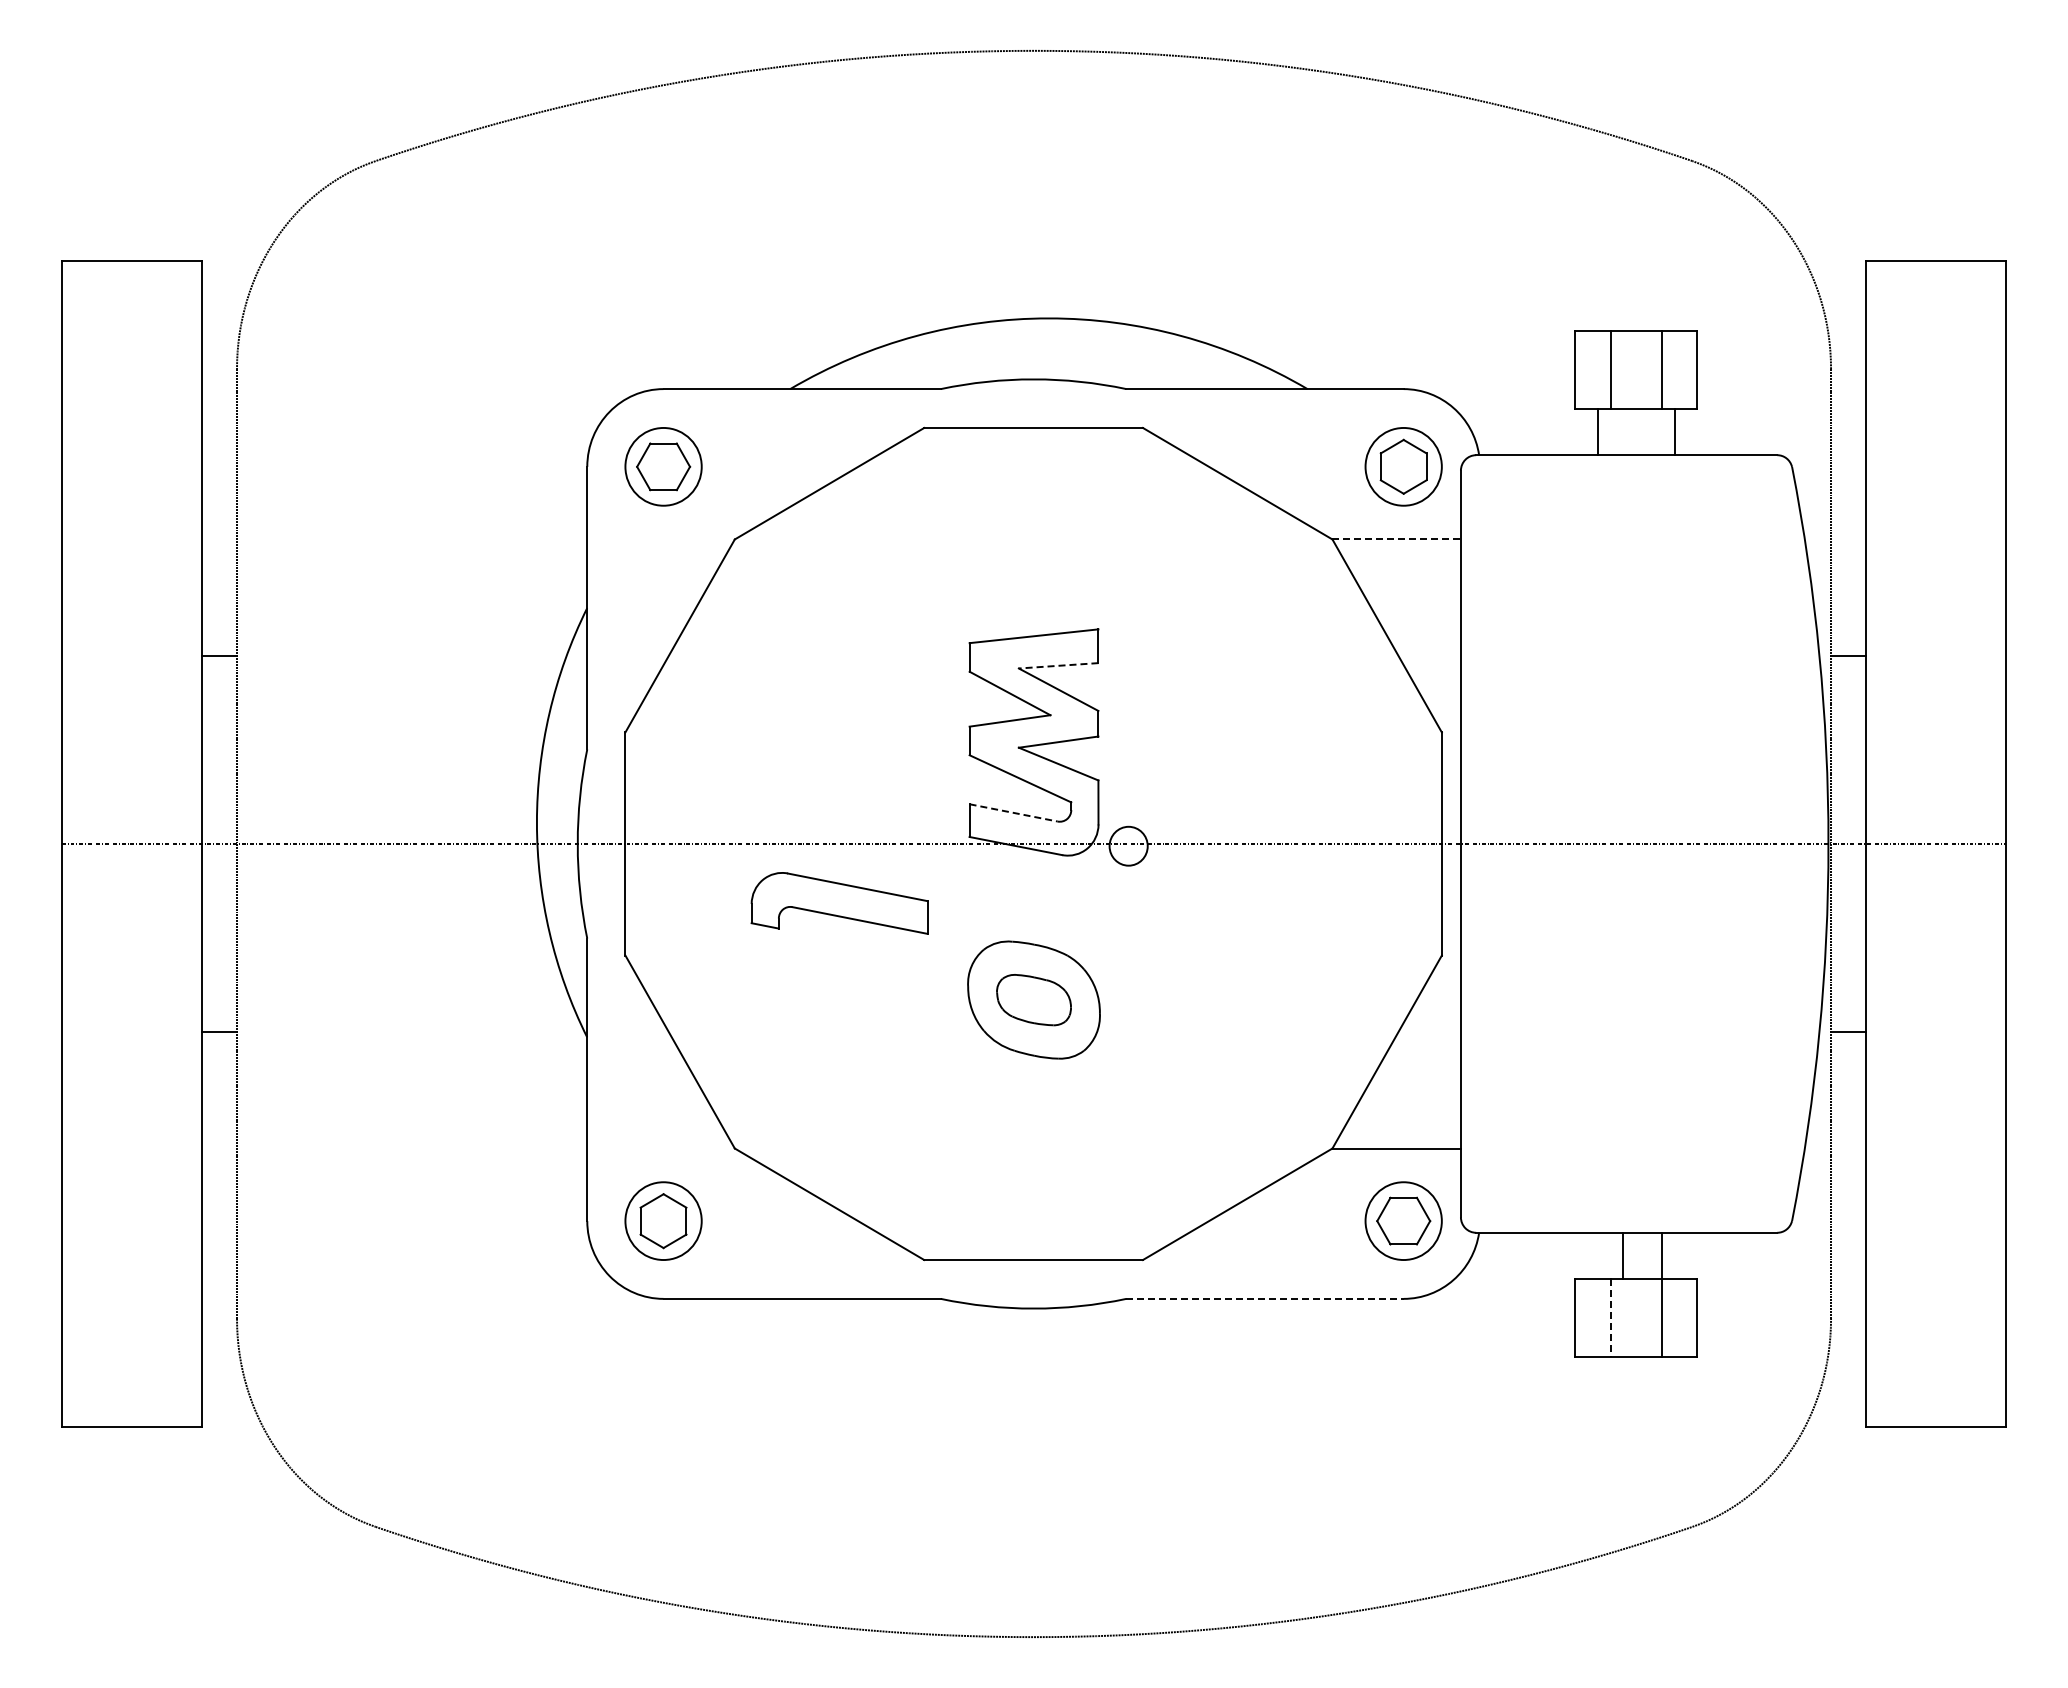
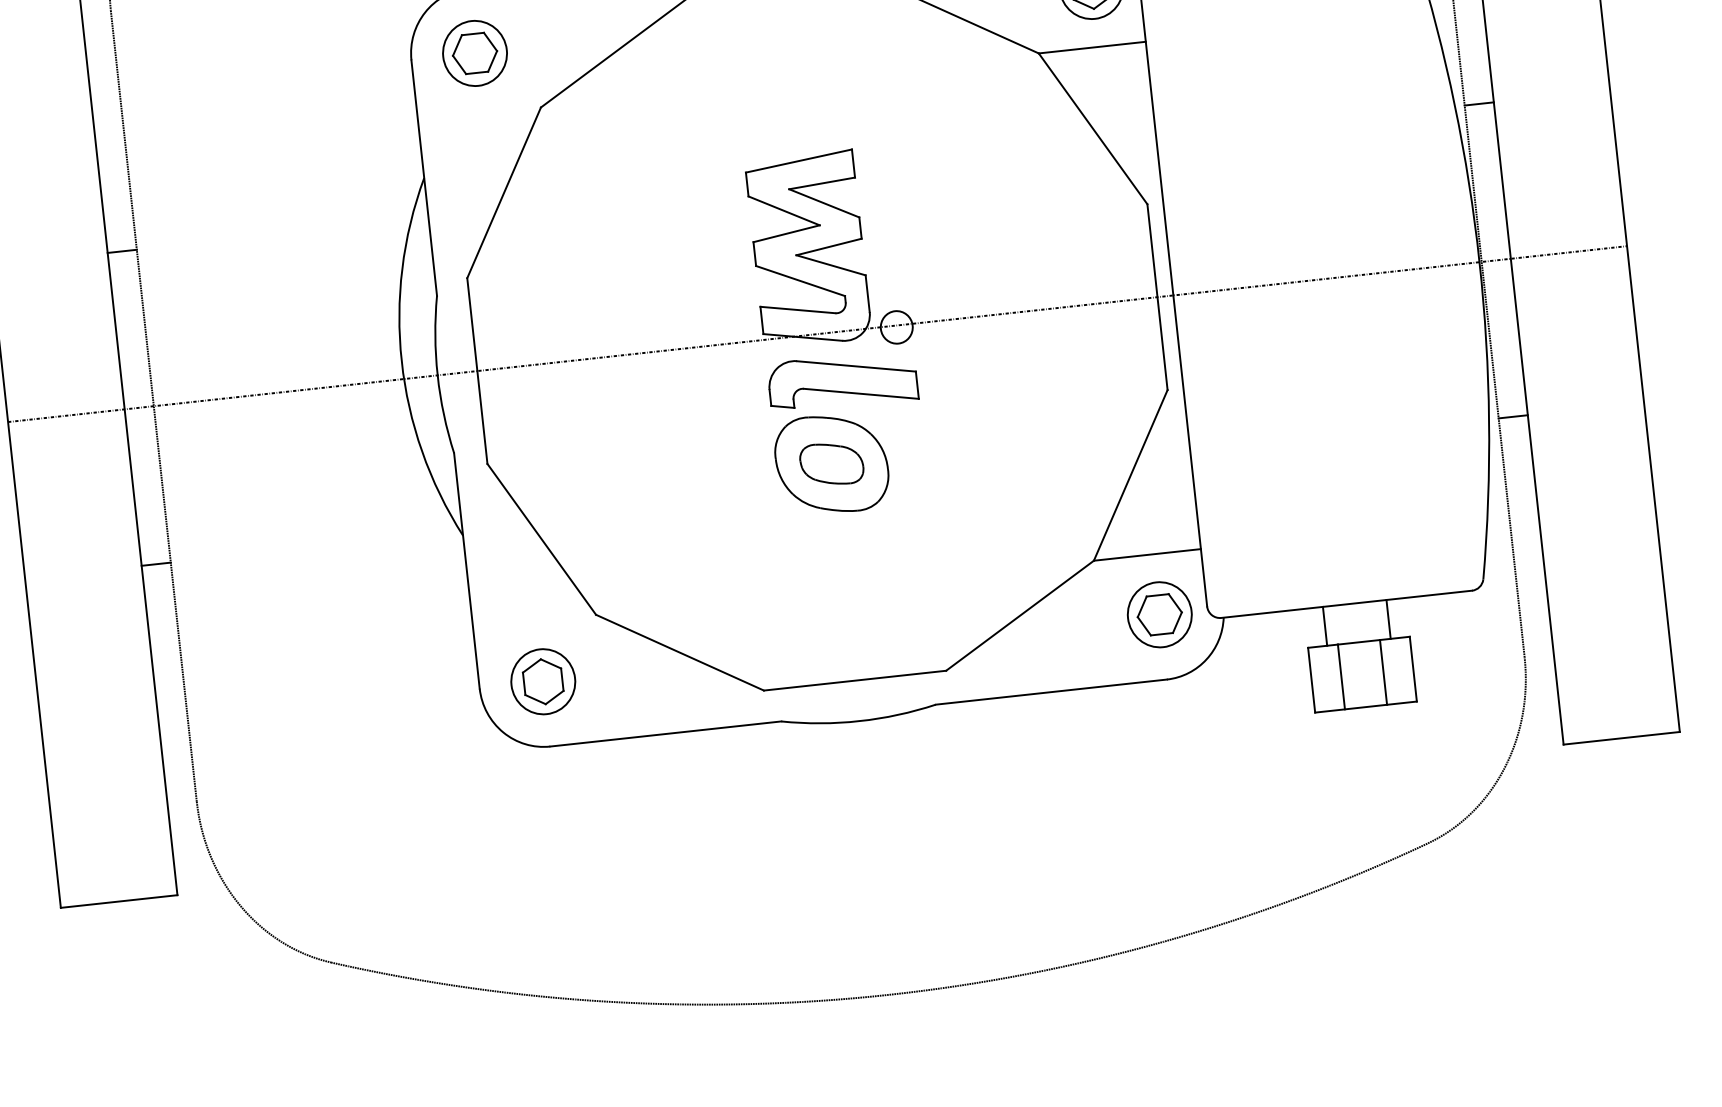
line: (1397, 539) -> (1092, 47), dashed -> solid
line: (1058, 665) -> (821, 183), dashed -> solid
line: (1013, 812) -> (797, 309), dashed -> solid
part: (839, 903) -> (842, 381), moved
line: (1622, 1255) -> (1388, 618), moved
line: (1662, 1255) -> (1325, 625), moved
line: (1265, 1298) -> (1051, 691), dashed -> solid
line: (1611, 1318) -> (1341, 677), dashed -> solid

